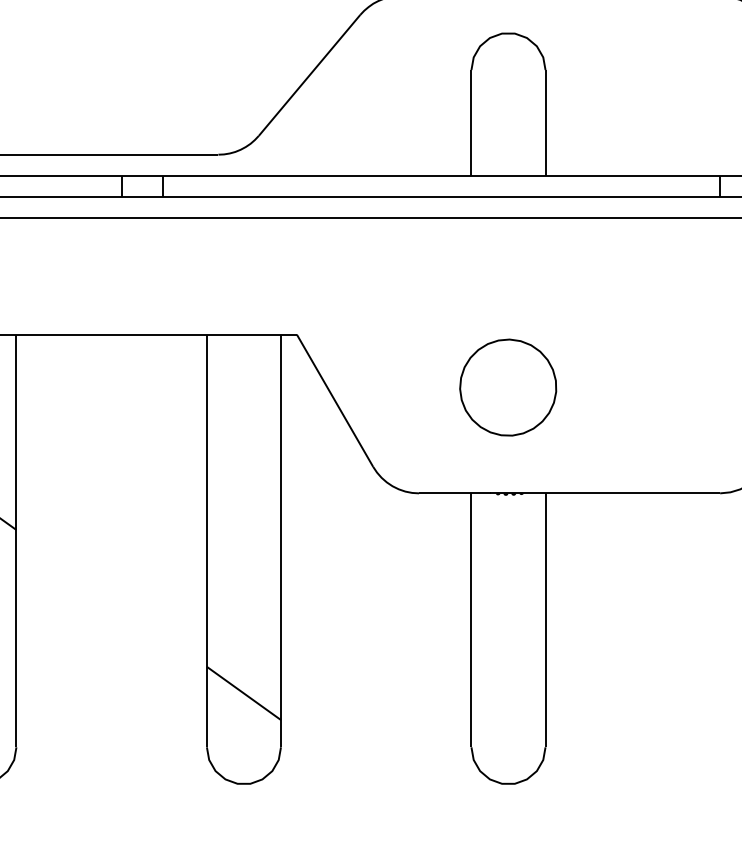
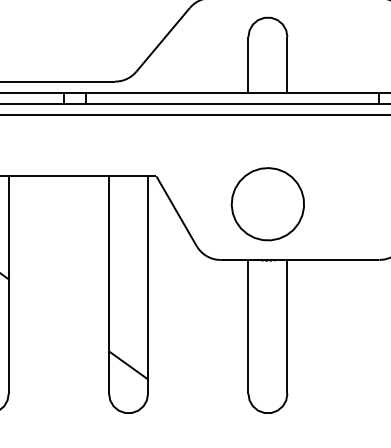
part: (507, 387) -> (267, 204), size x1.43

